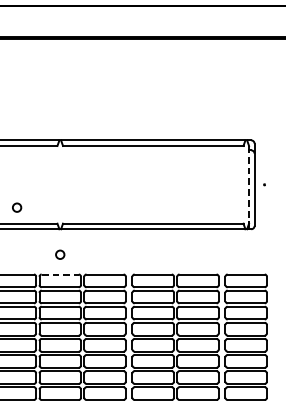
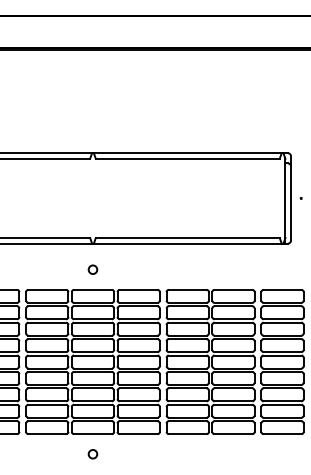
line: (249, 184) -> (285, 198), dashed -> solid
circle: (16, 207) -> (48, 221), removed
line: (59, 274) -> (92, 289), dashed -> solid

